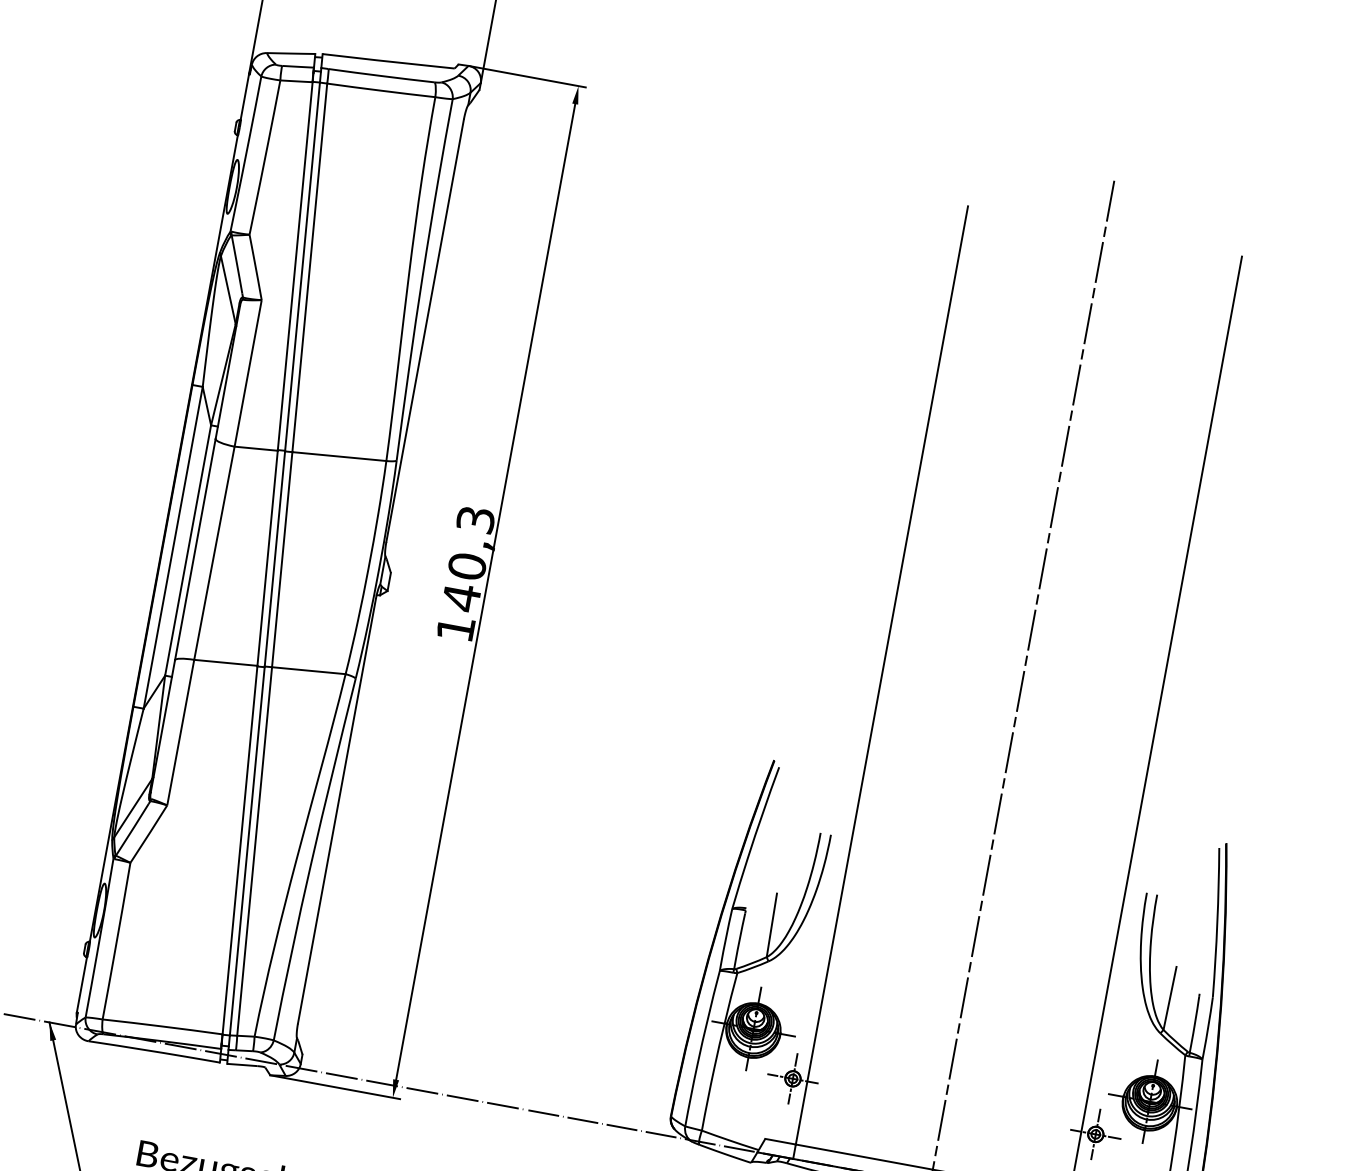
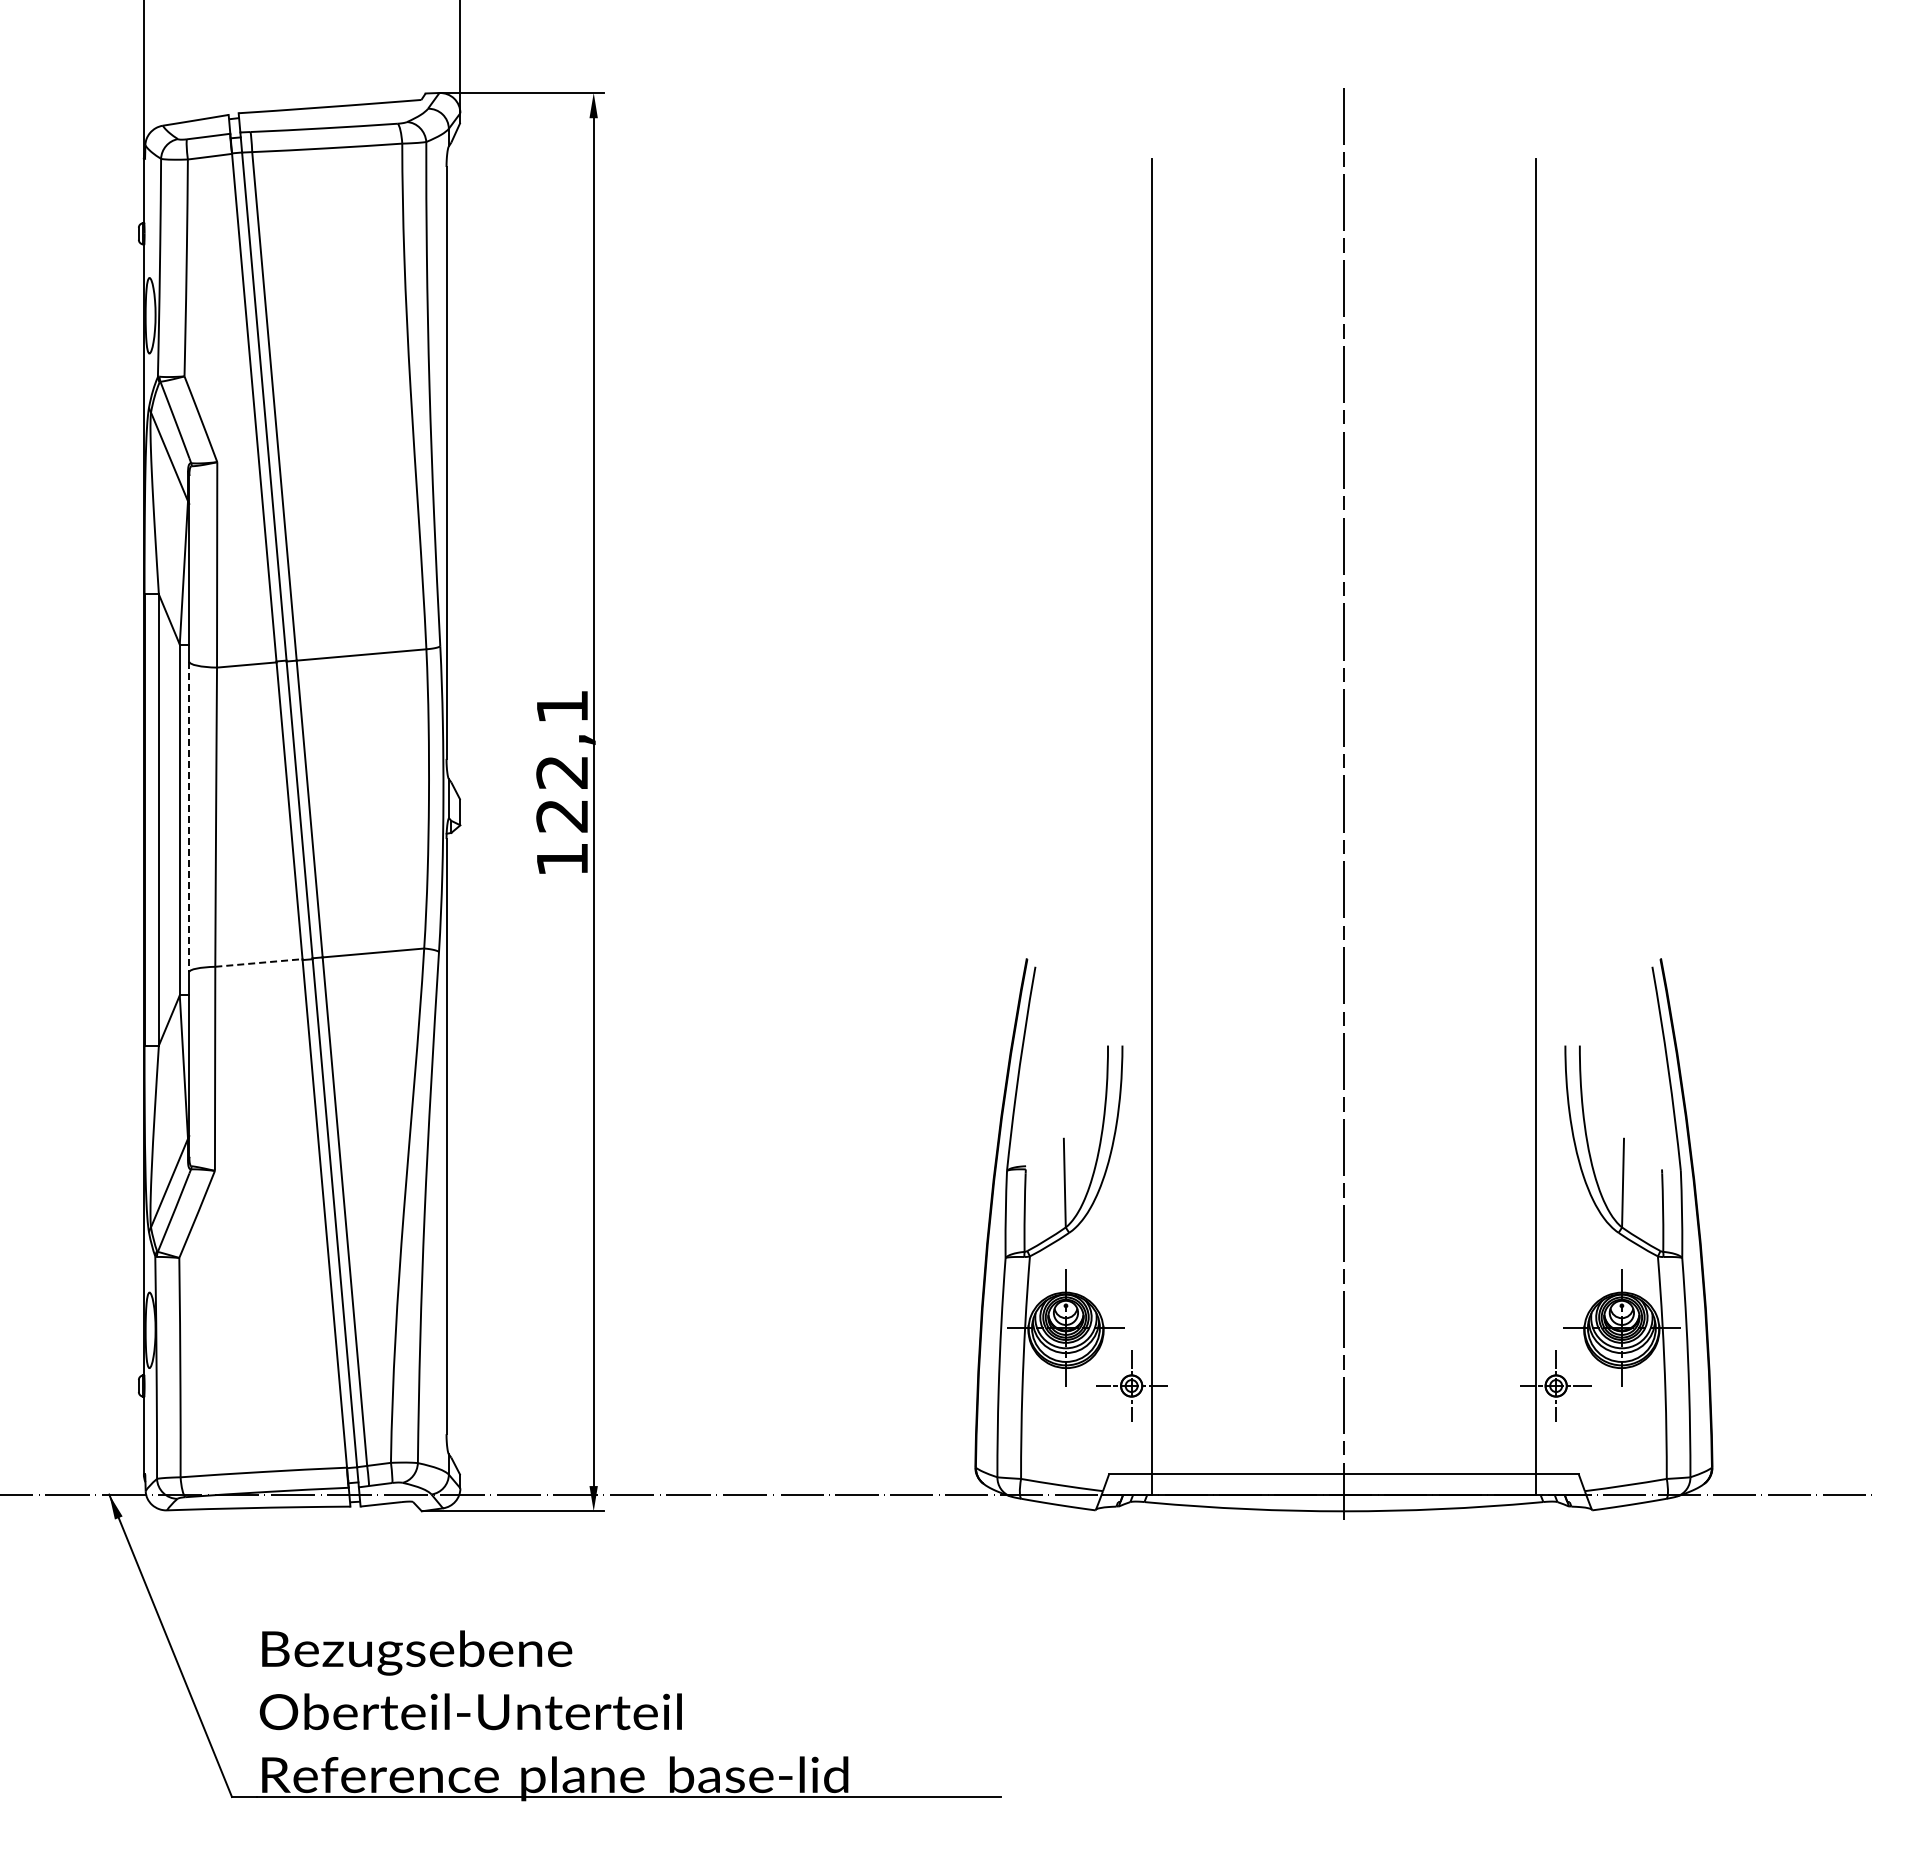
line: (195, 549) -> (189, 817), solid -> dashed
text: (468, 559) -> (562, 762), 140,3 -> 122,1
line: (225, 662) -> (258, 962), solid -> dashed

